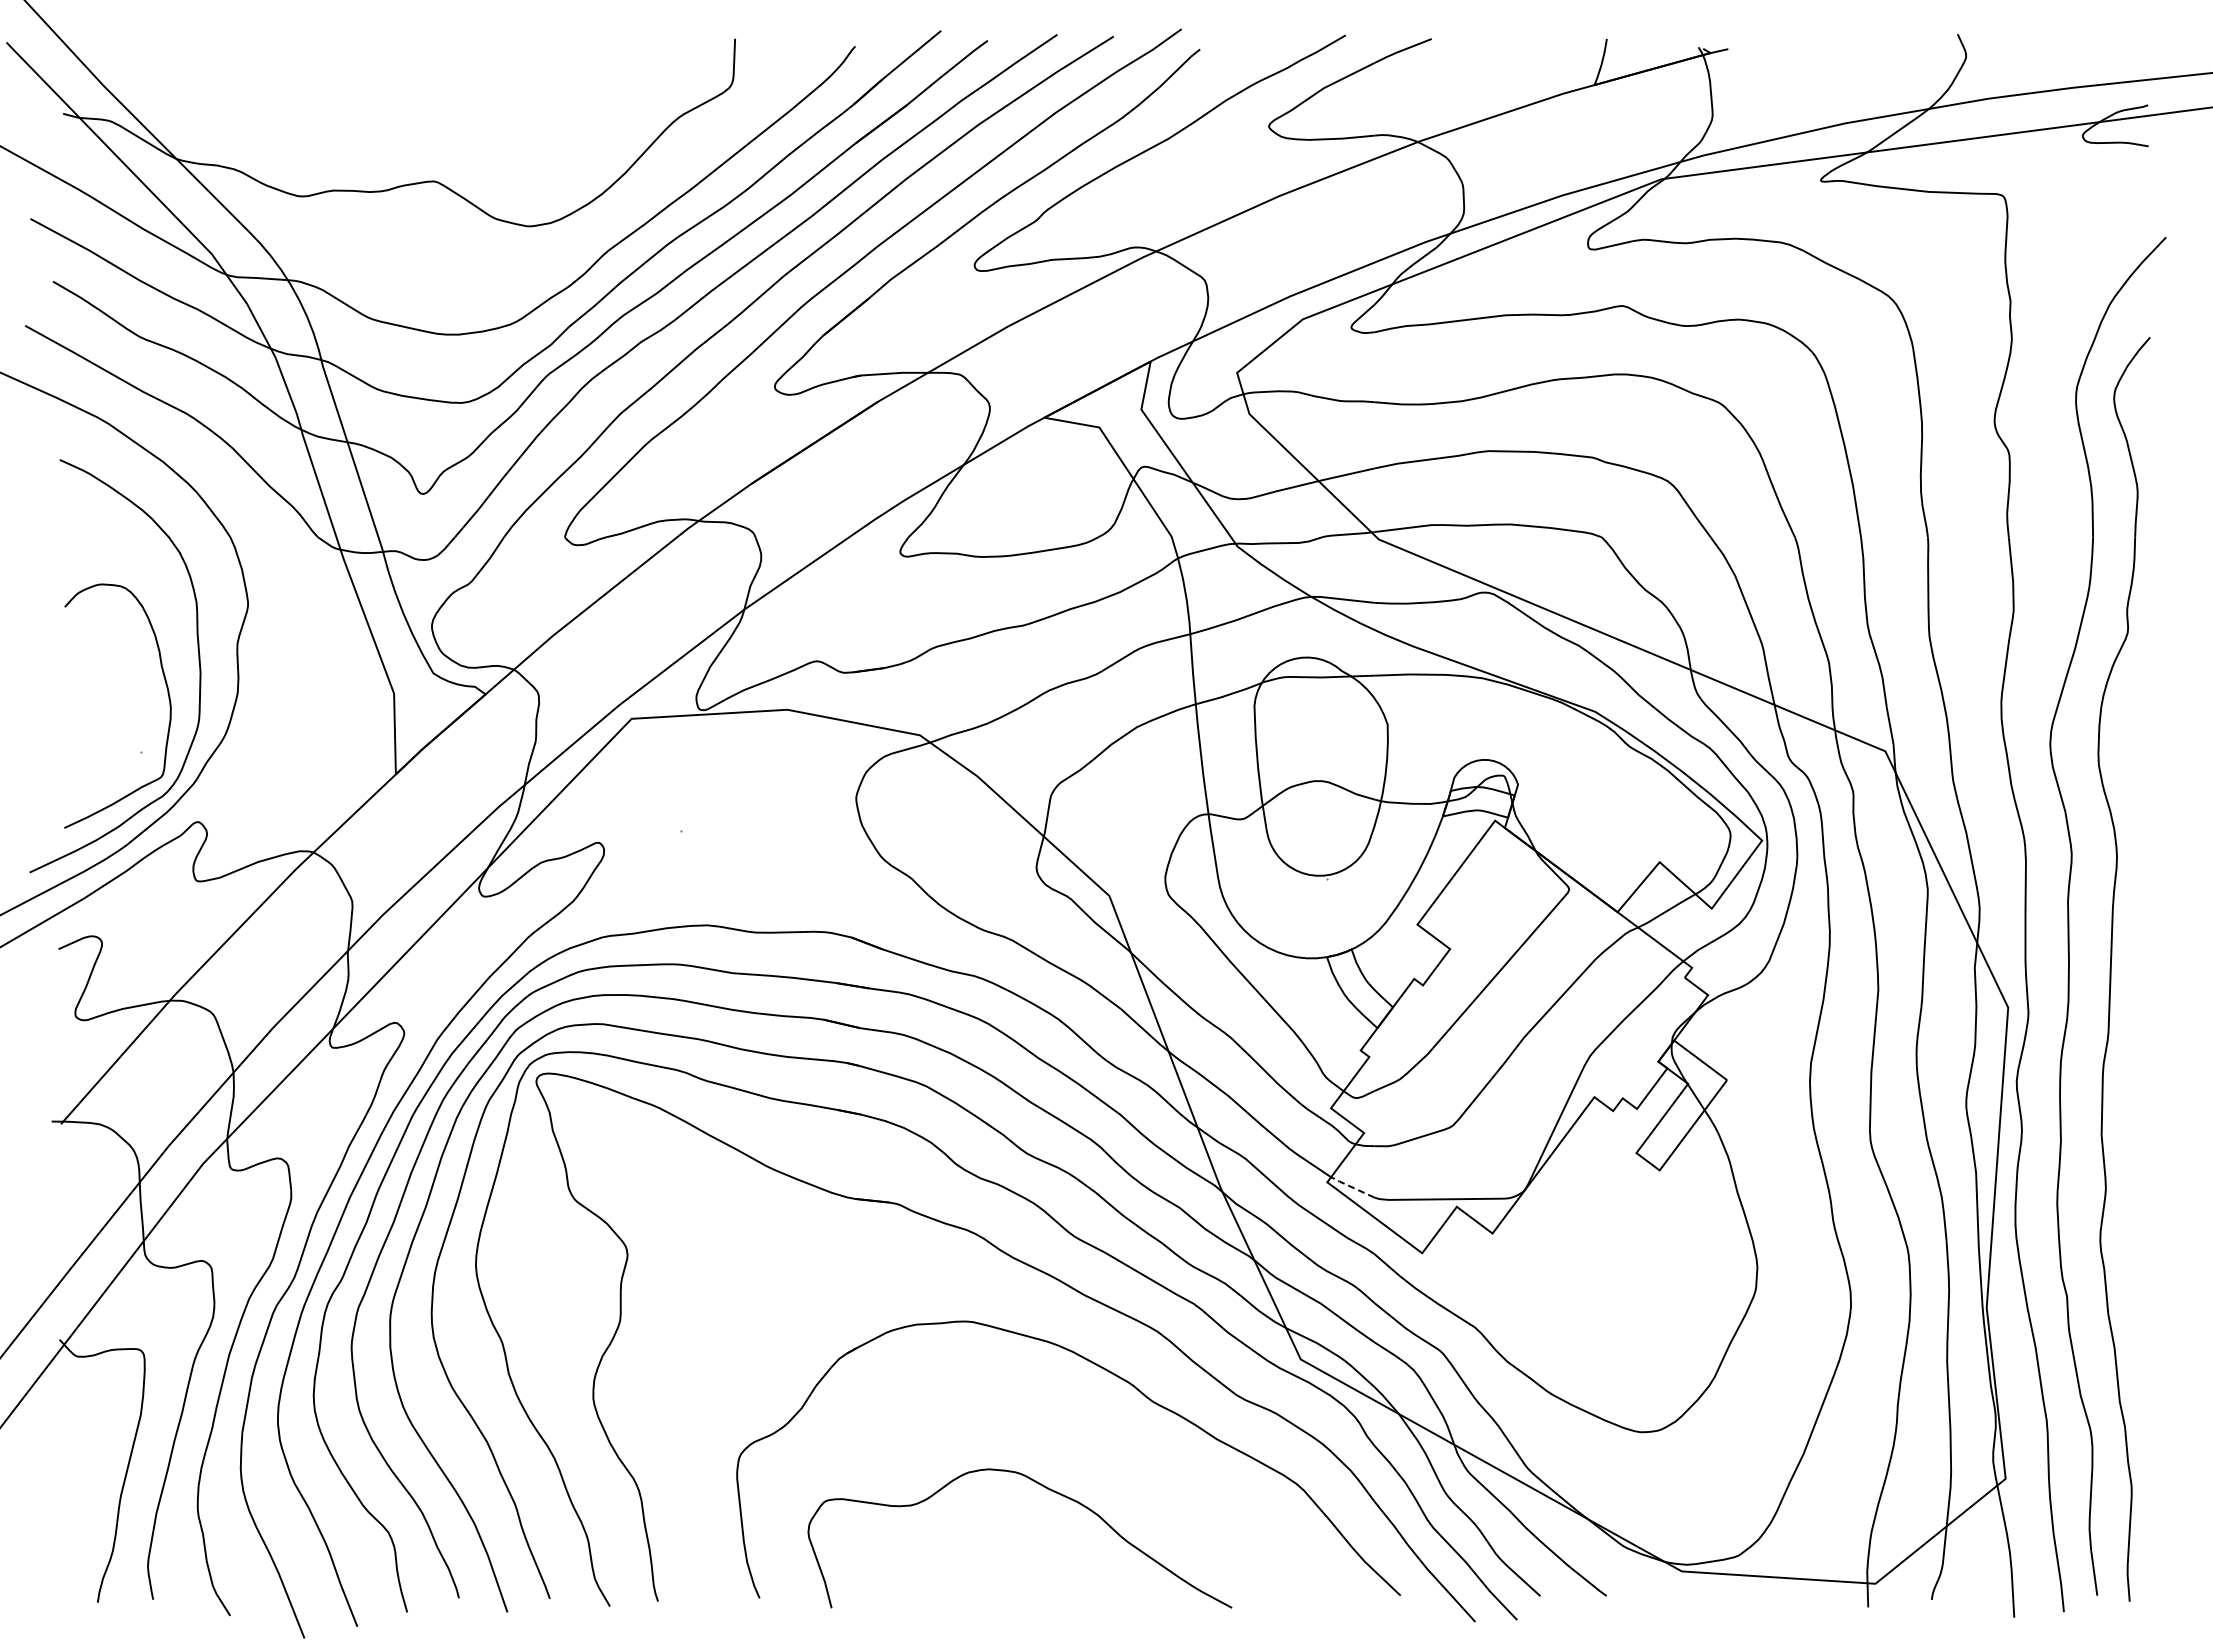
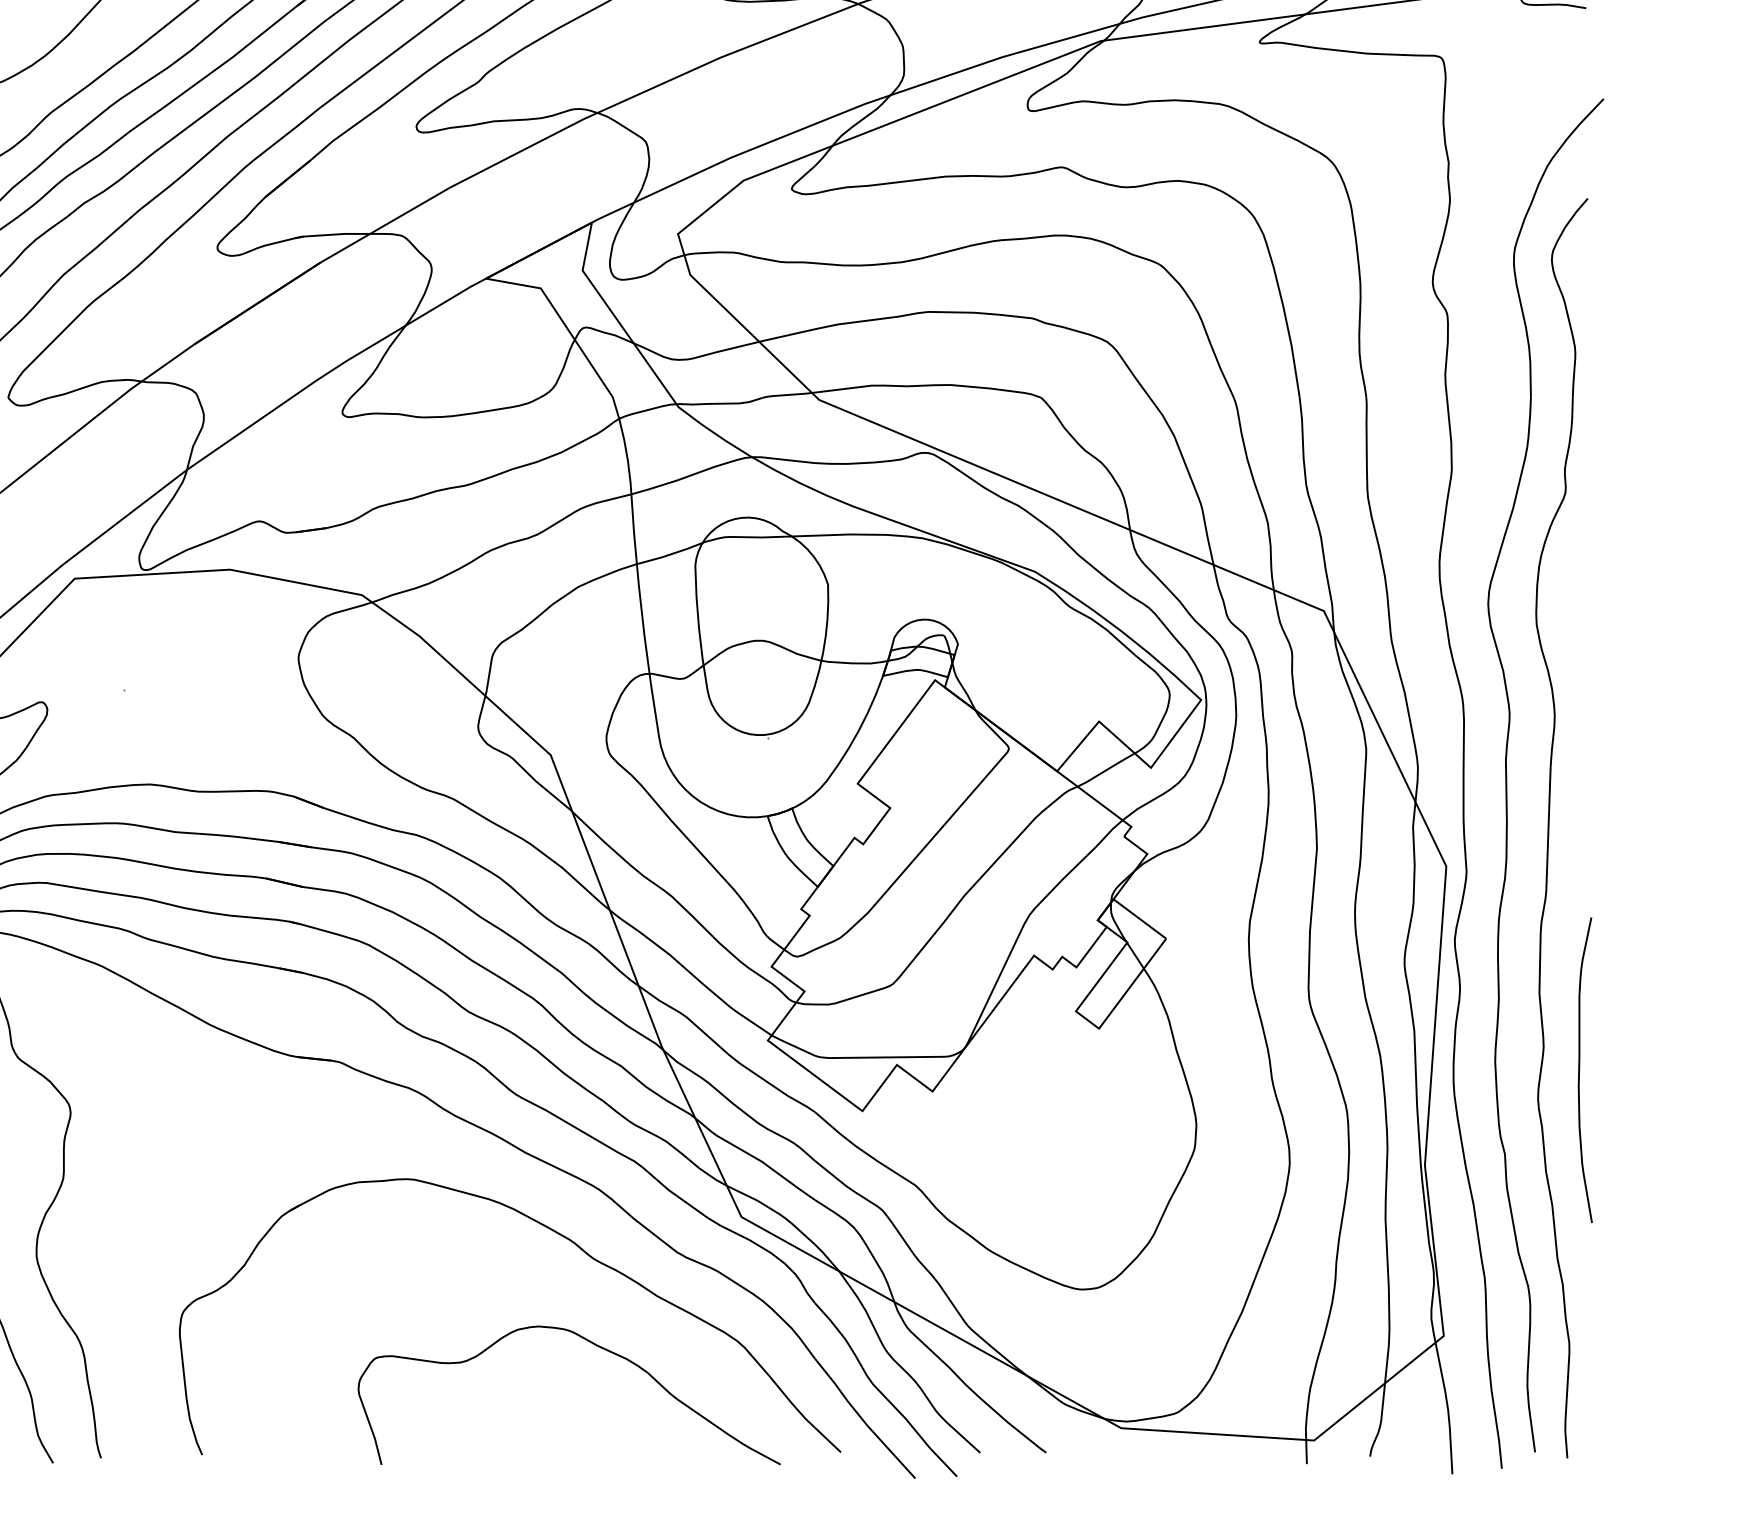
line: (1352, 1187) -> (792, 1045), dashed -> solid
curve: (2142, 1211) -> (1580, 1069), added
curve: (1045, 1488) -> (594, 1345), moved

